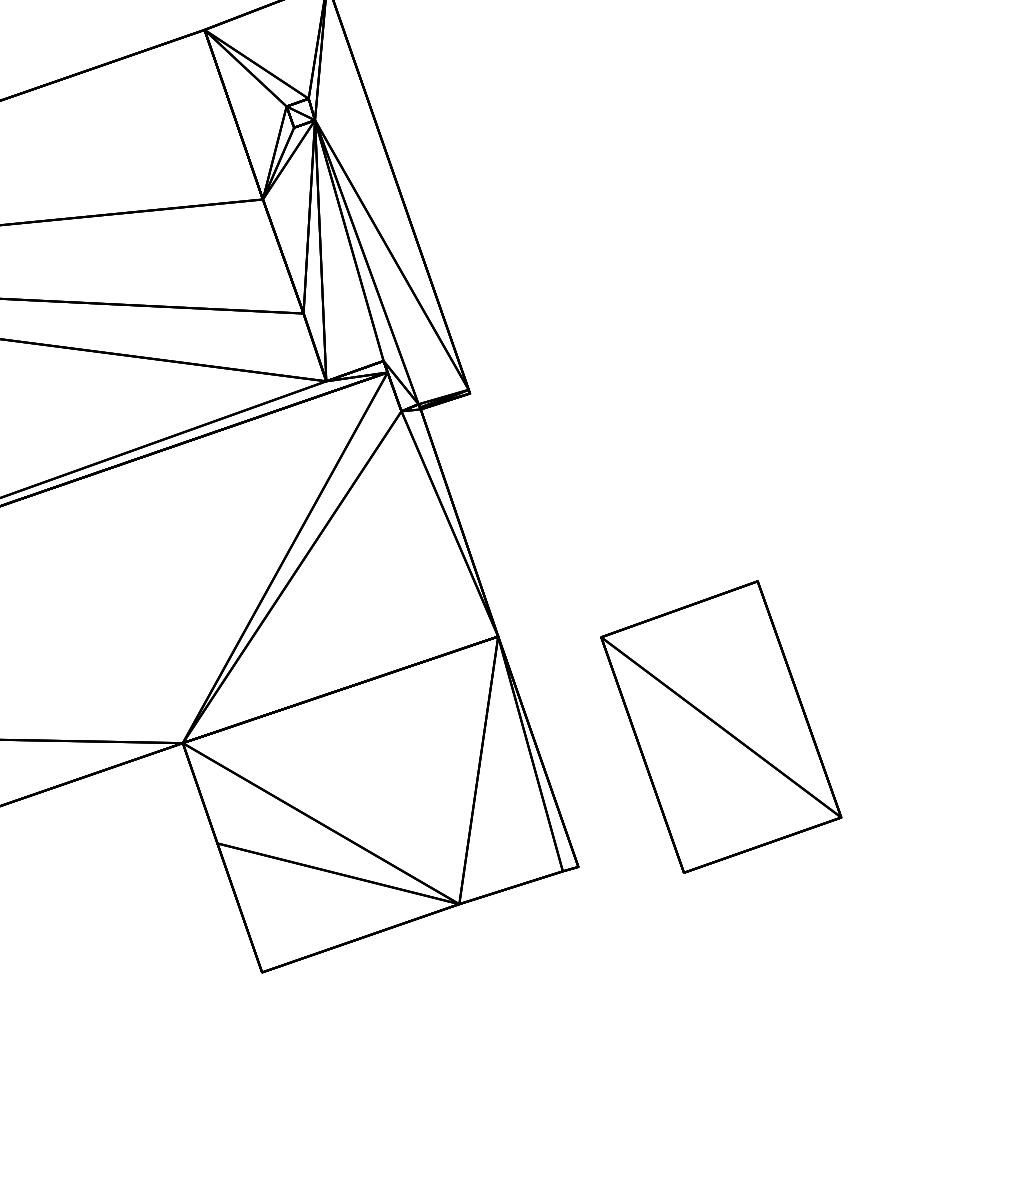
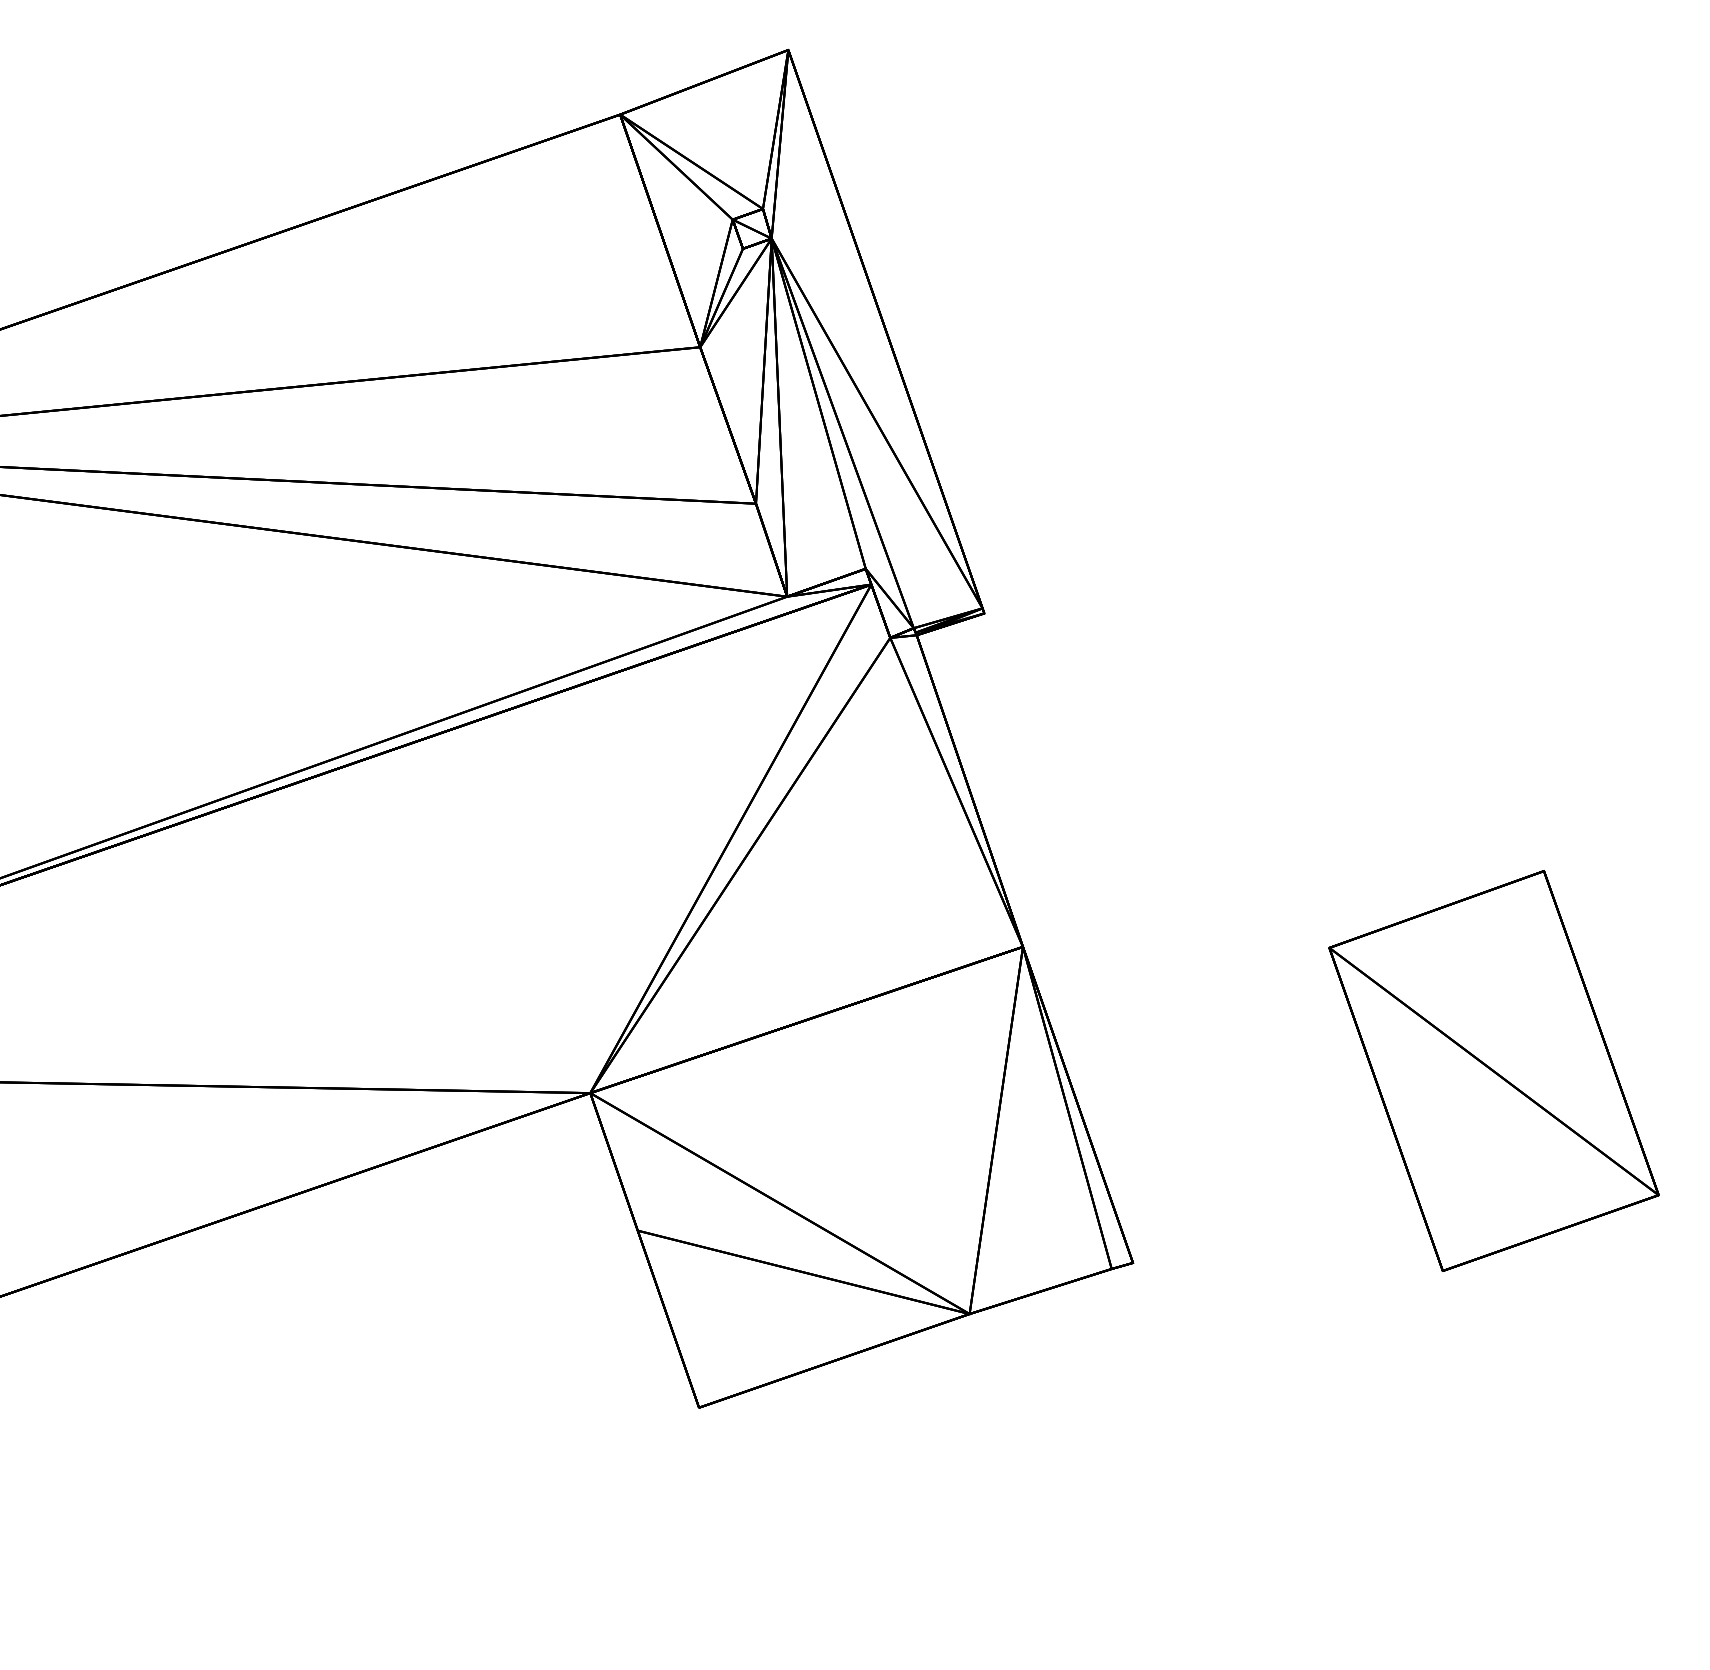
part: (720, 726) -> (1493, 1070), moved

